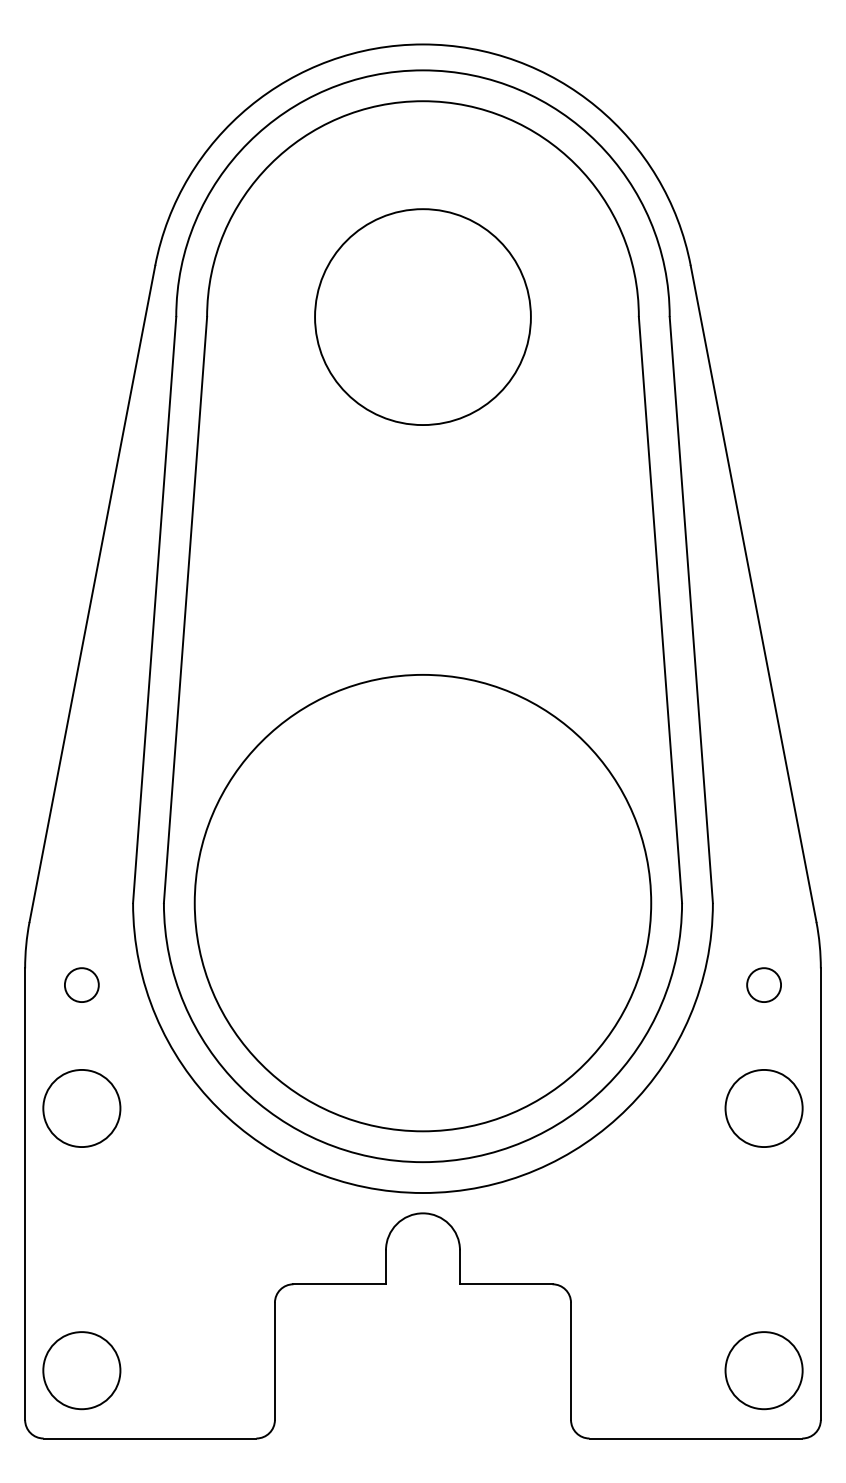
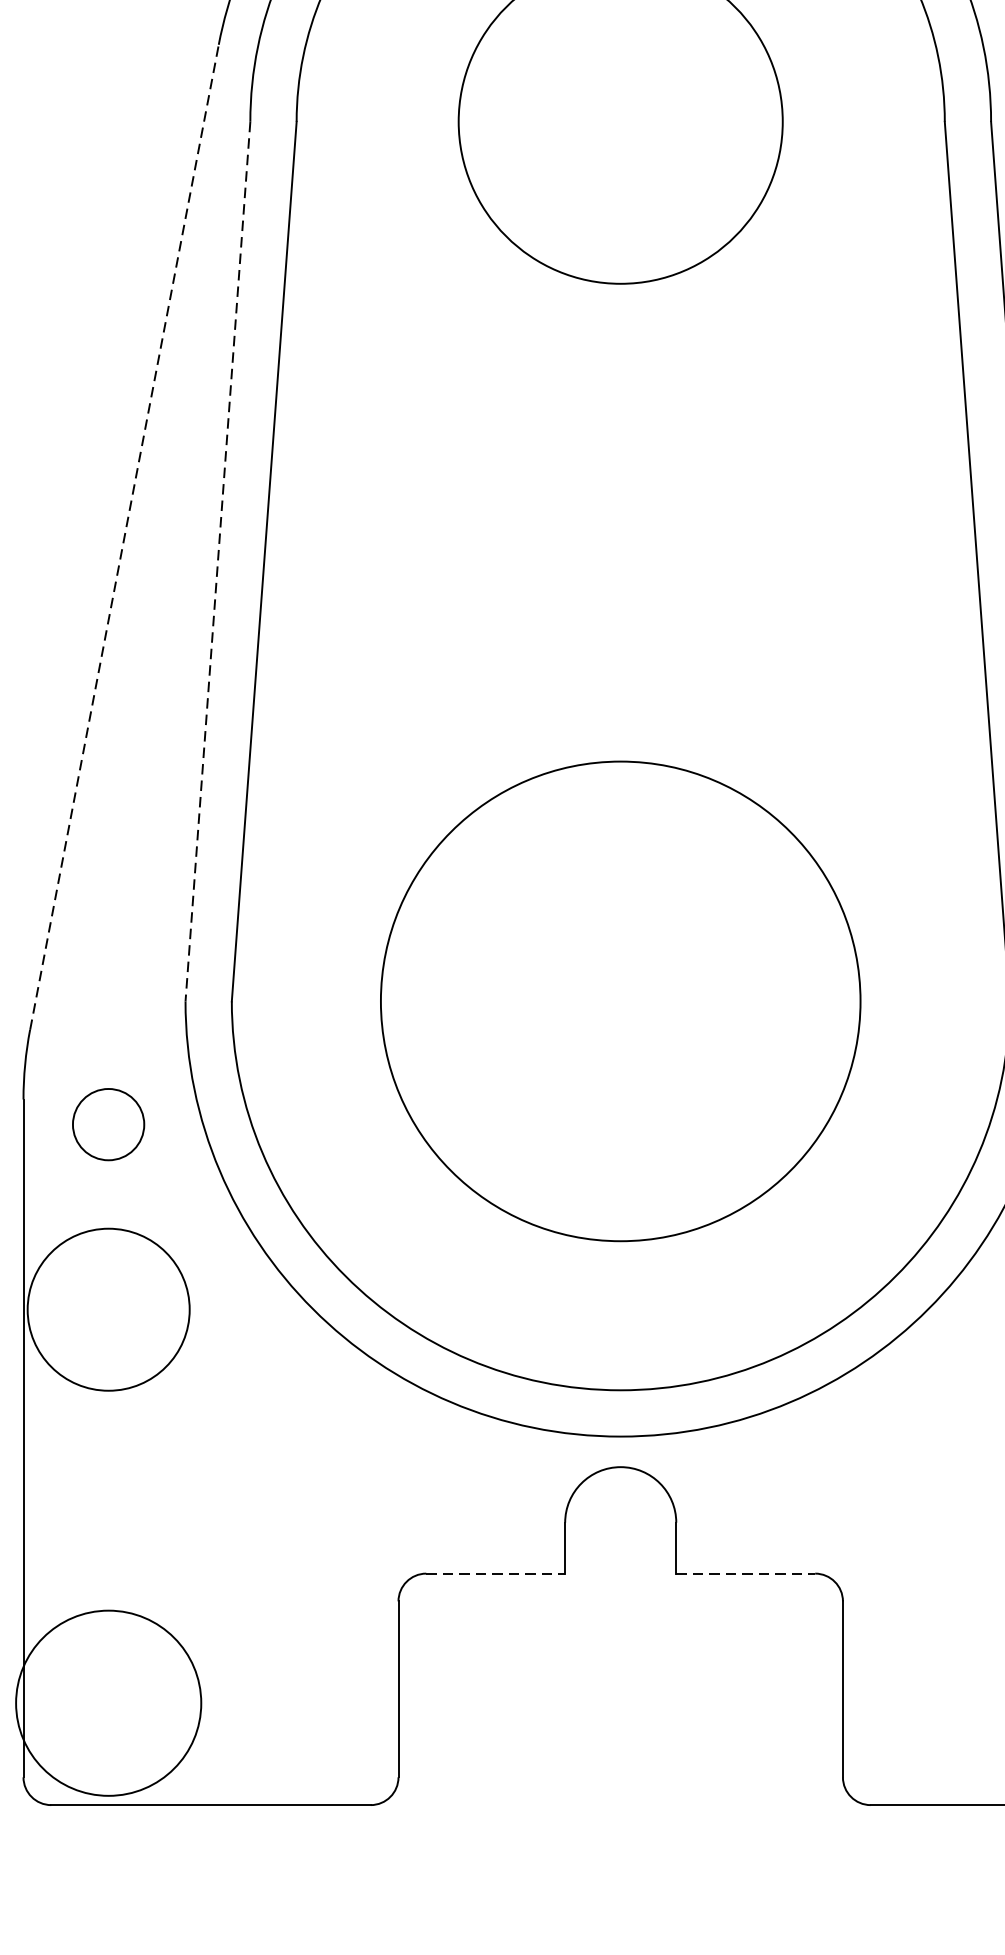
line: (92, 593) -> (124, 536), solid -> dashed
line: (154, 610) -> (217, 562), solid -> dashed
circle: (422, 902) -> (619, 1000), size x0.7
circle: (81, 984) -> (108, 1123), size x1.4
circle: (81, 1108) -> (108, 1309), size x1.4
line: (340, 1284) -> (496, 1573), solid -> dashed
line: (506, 1284) -> (746, 1573), solid -> dashed
circle: (81, 1370) -> (108, 1703), size x1.6

